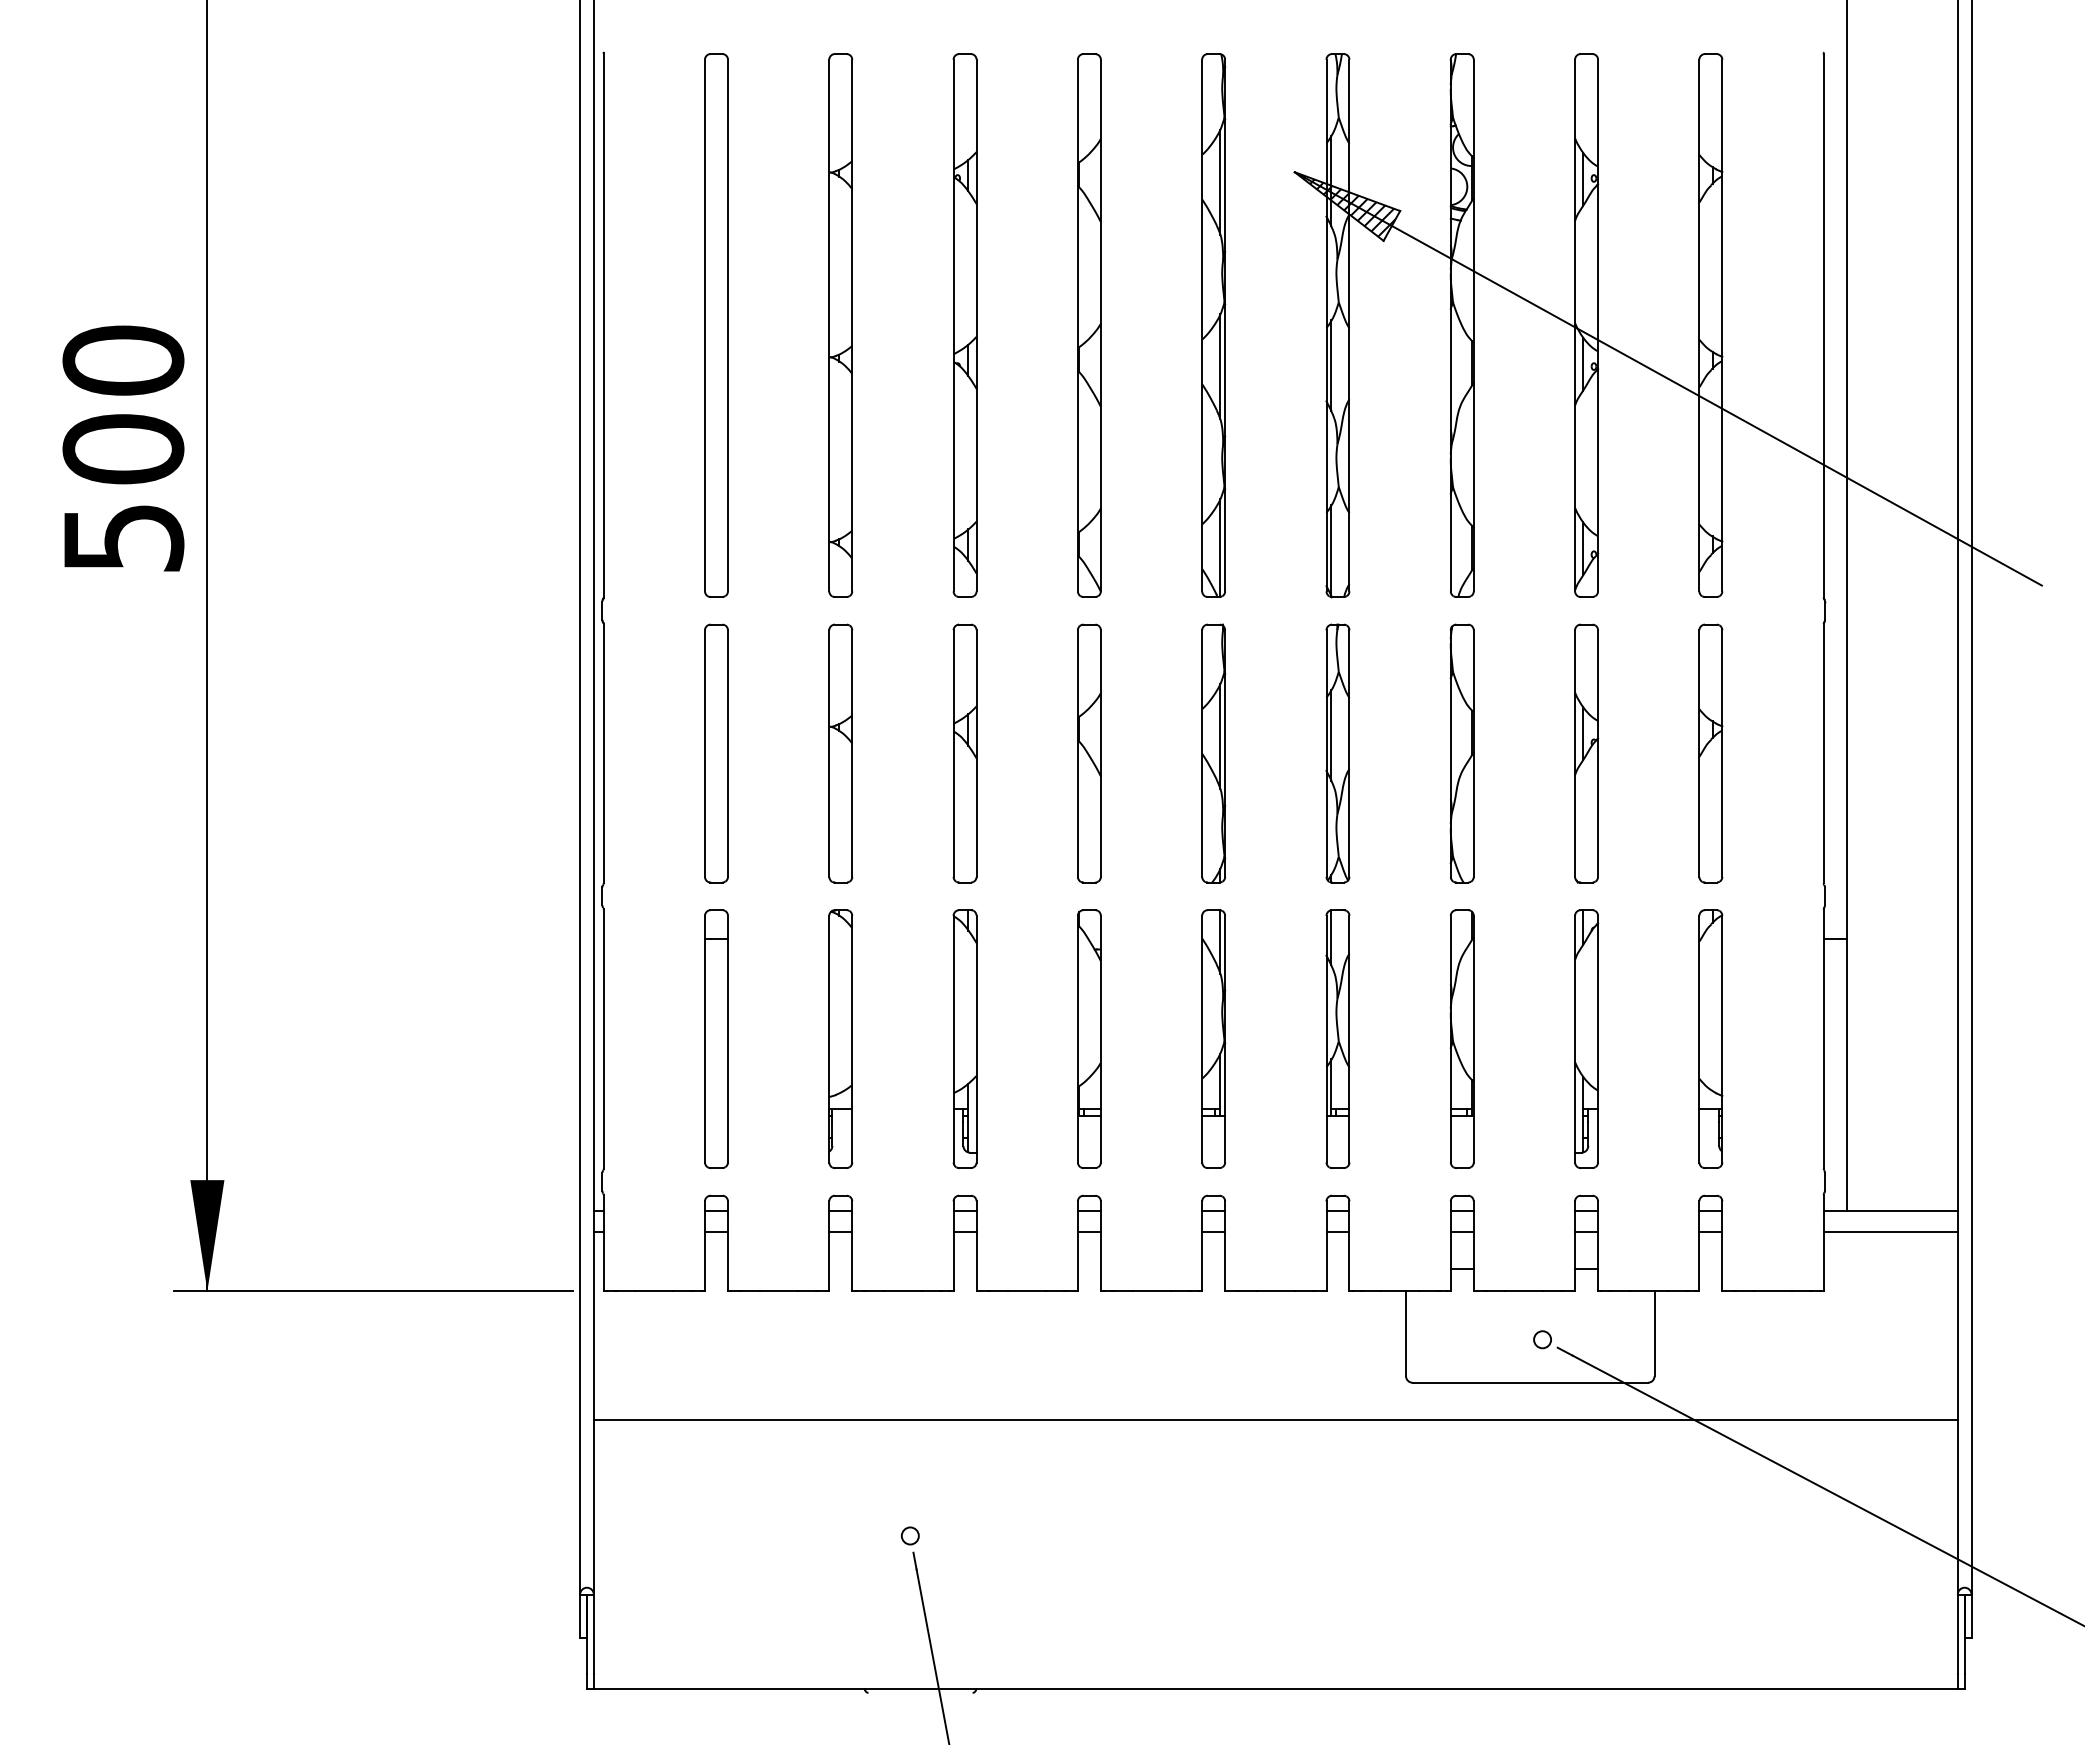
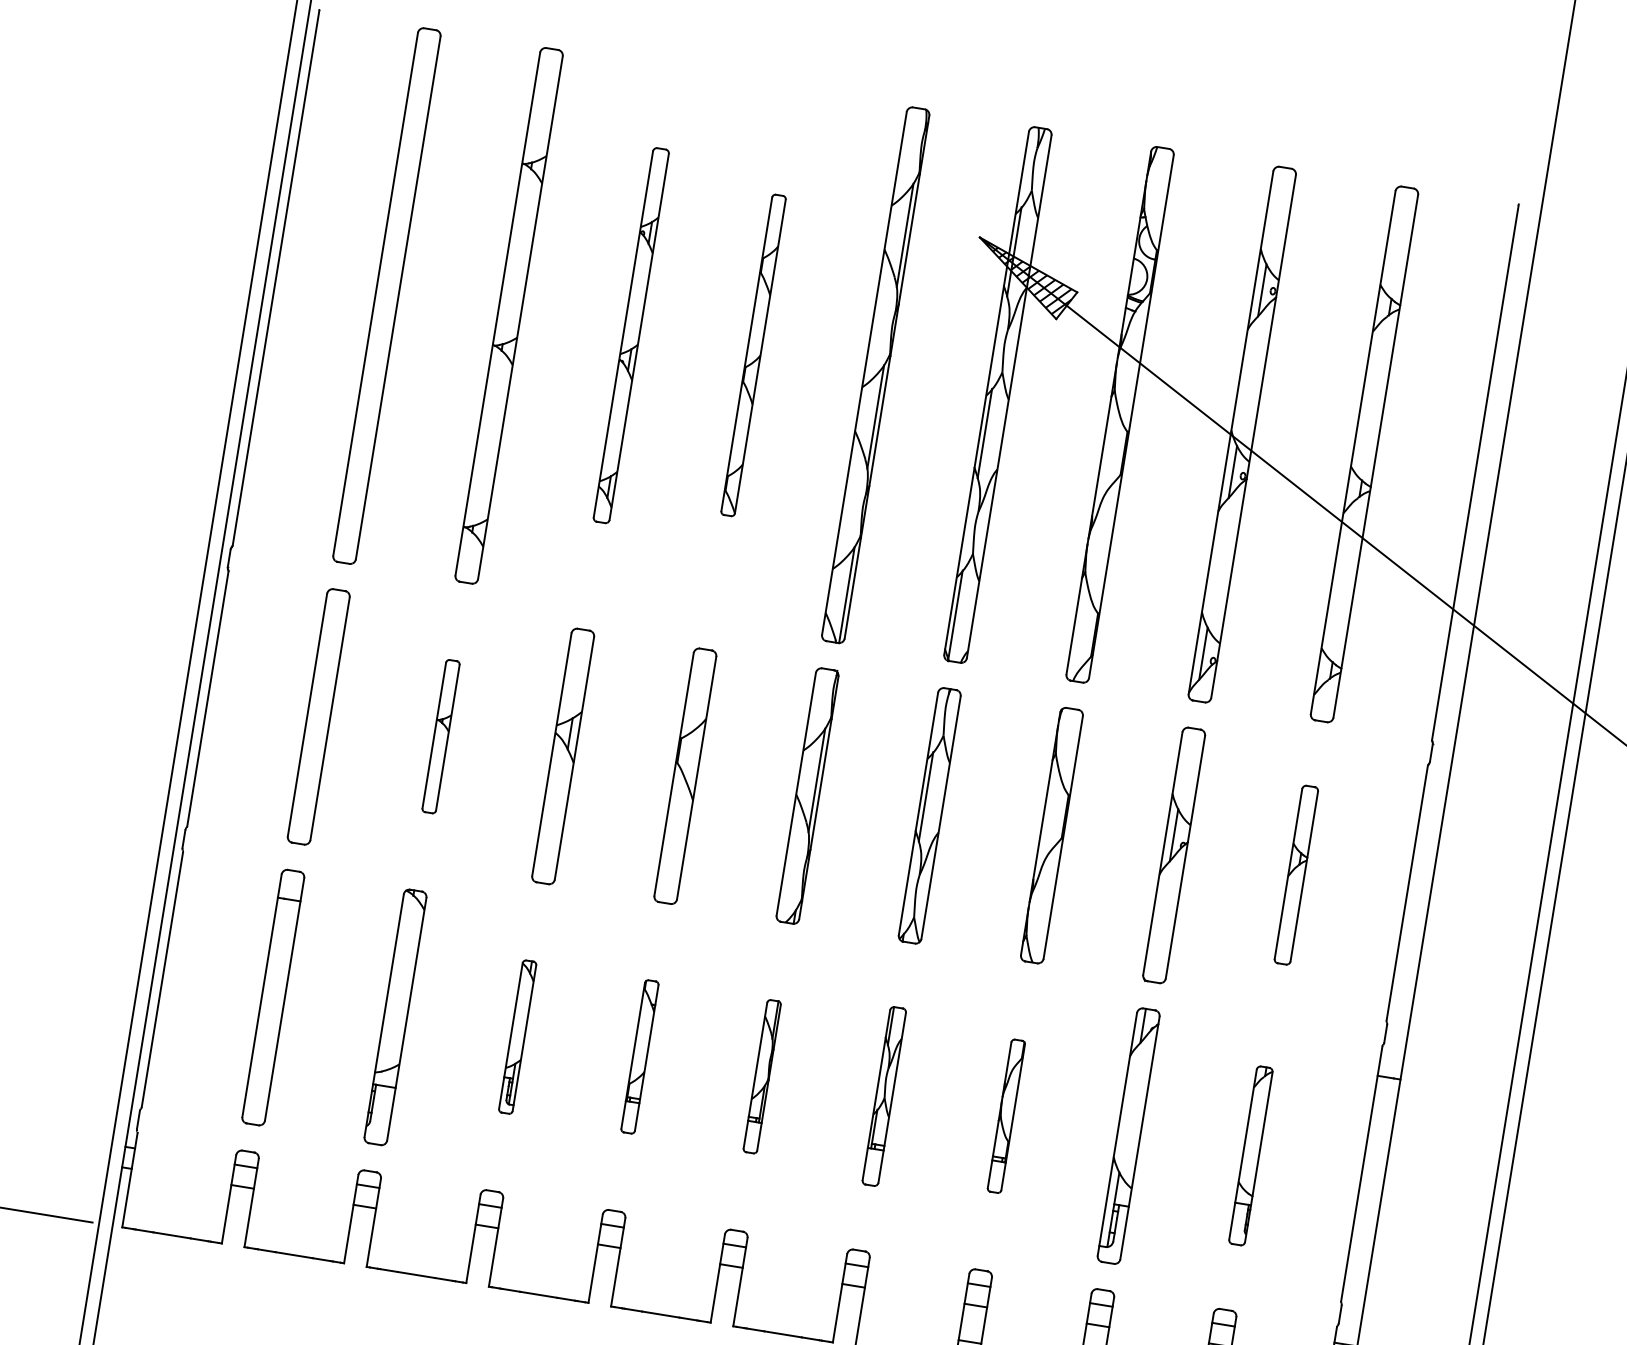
part: (964, 325) -> (630, 335), size x0.7
part: (1089, 325) -> (753, 355), size x0.6
part: (840, 753) -> (440, 736), size x0.6
part: (1710, 753) -> (1296, 875), size x0.7
part: (964, 1038) -> (517, 1036), size x0.6
part: (1089, 1038) -> (640, 1056), size x0.6
part: (1213, 1038) -> (762, 1076), size x0.6
part: (1337, 1038) -> (883, 1095), size x0.7
part: (1461, 1038) -> (1005, 1115), size x0.6
part: (1710, 1038) -> (1250, 1155), size x0.7

